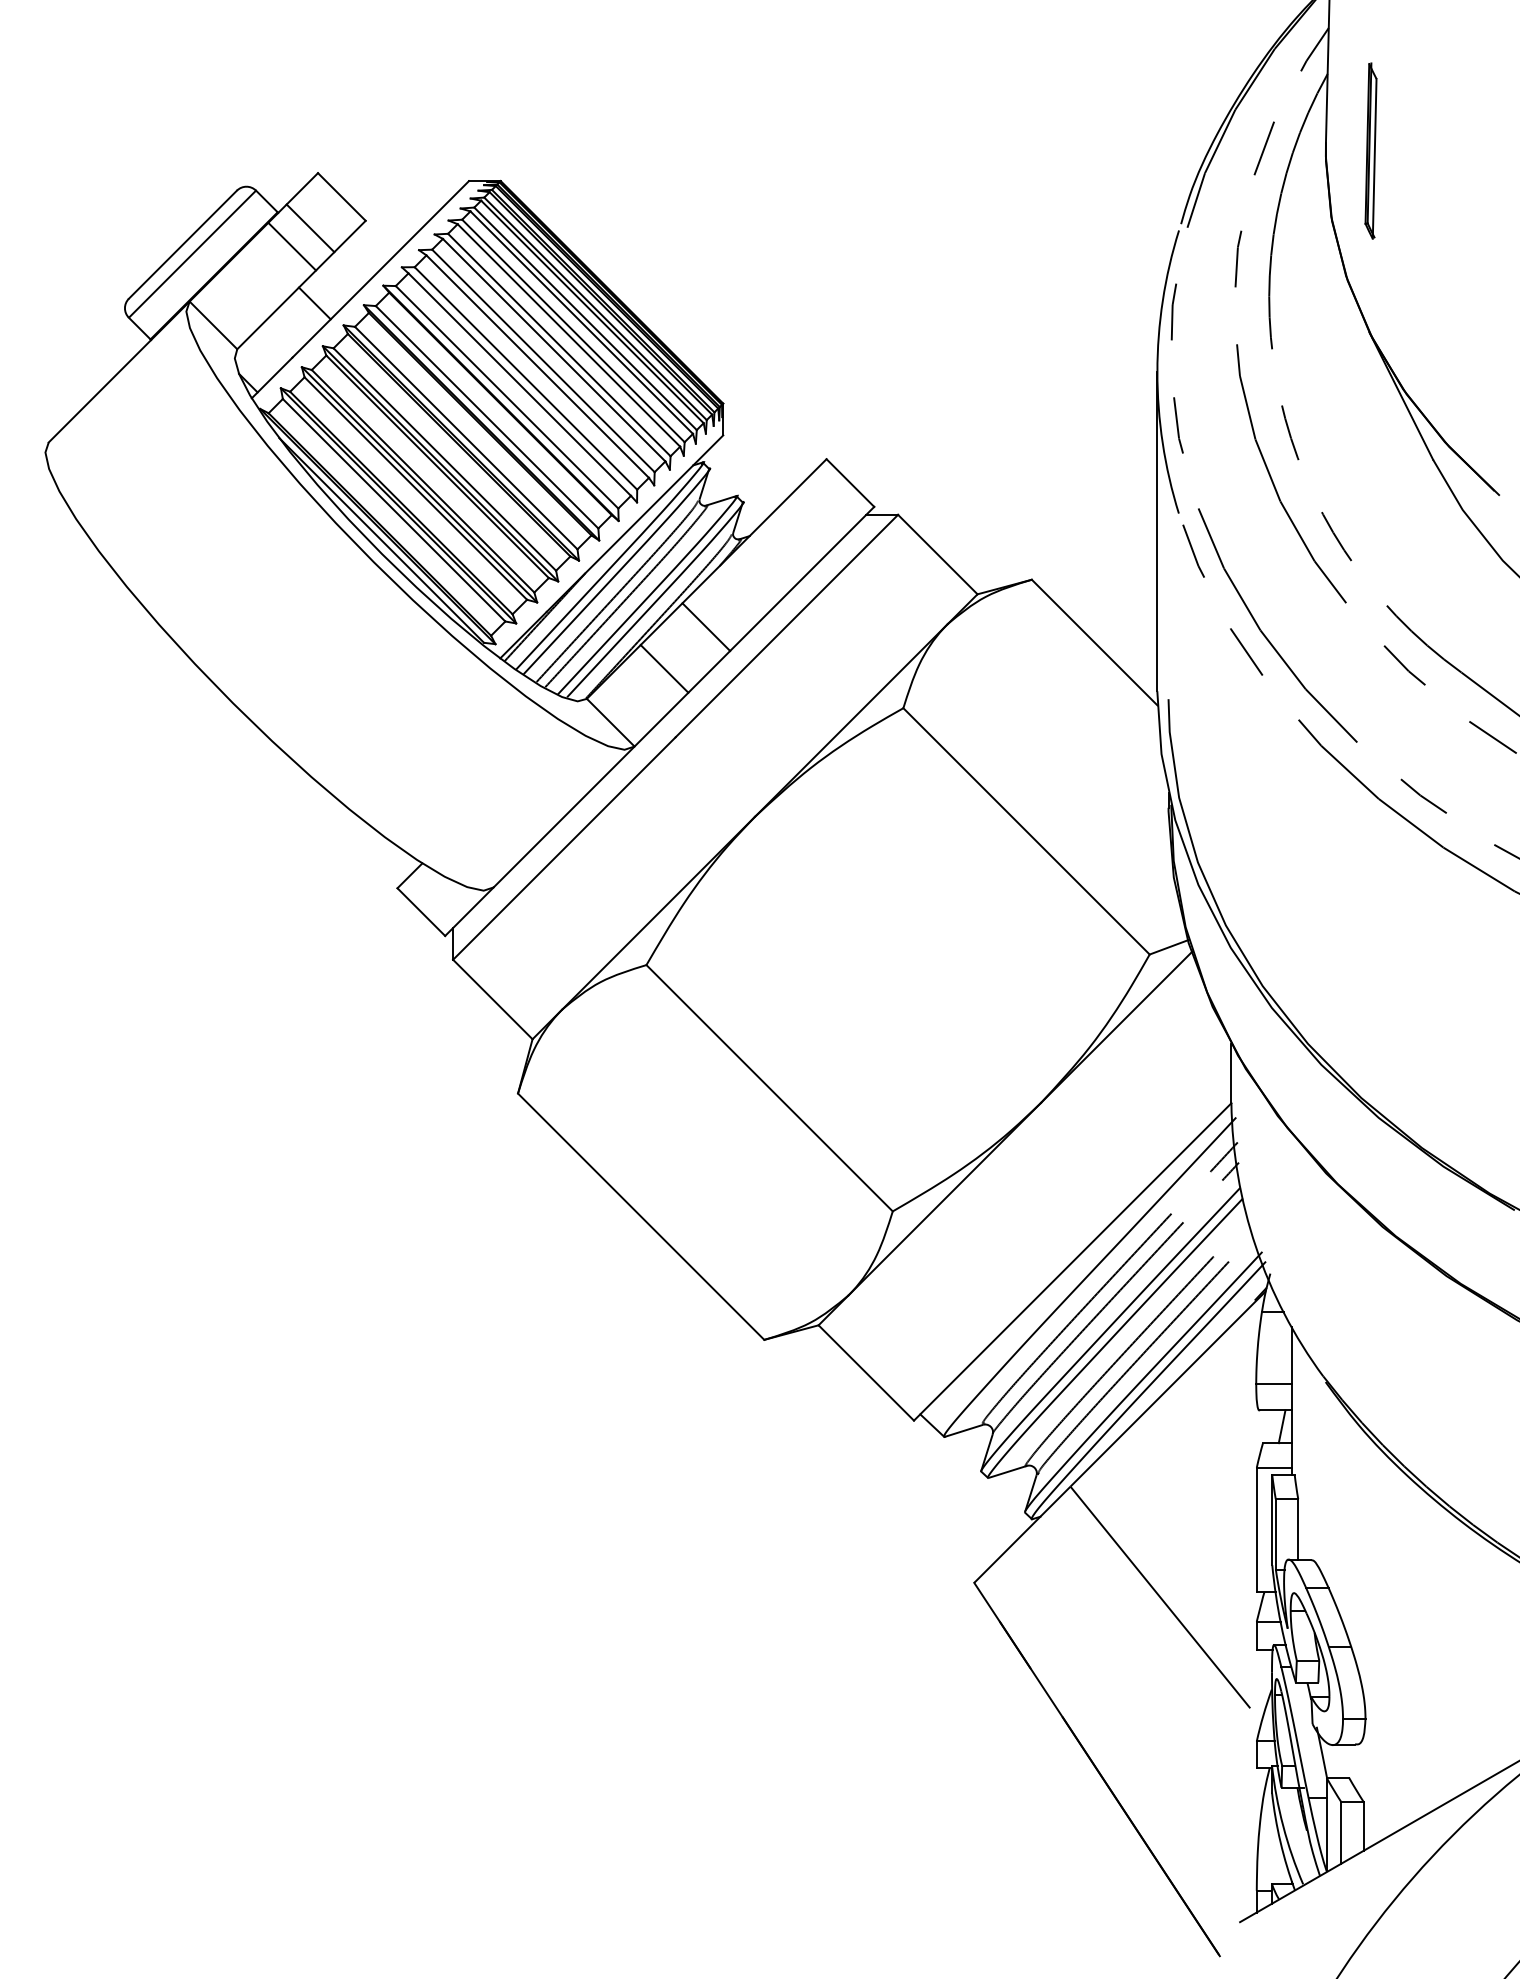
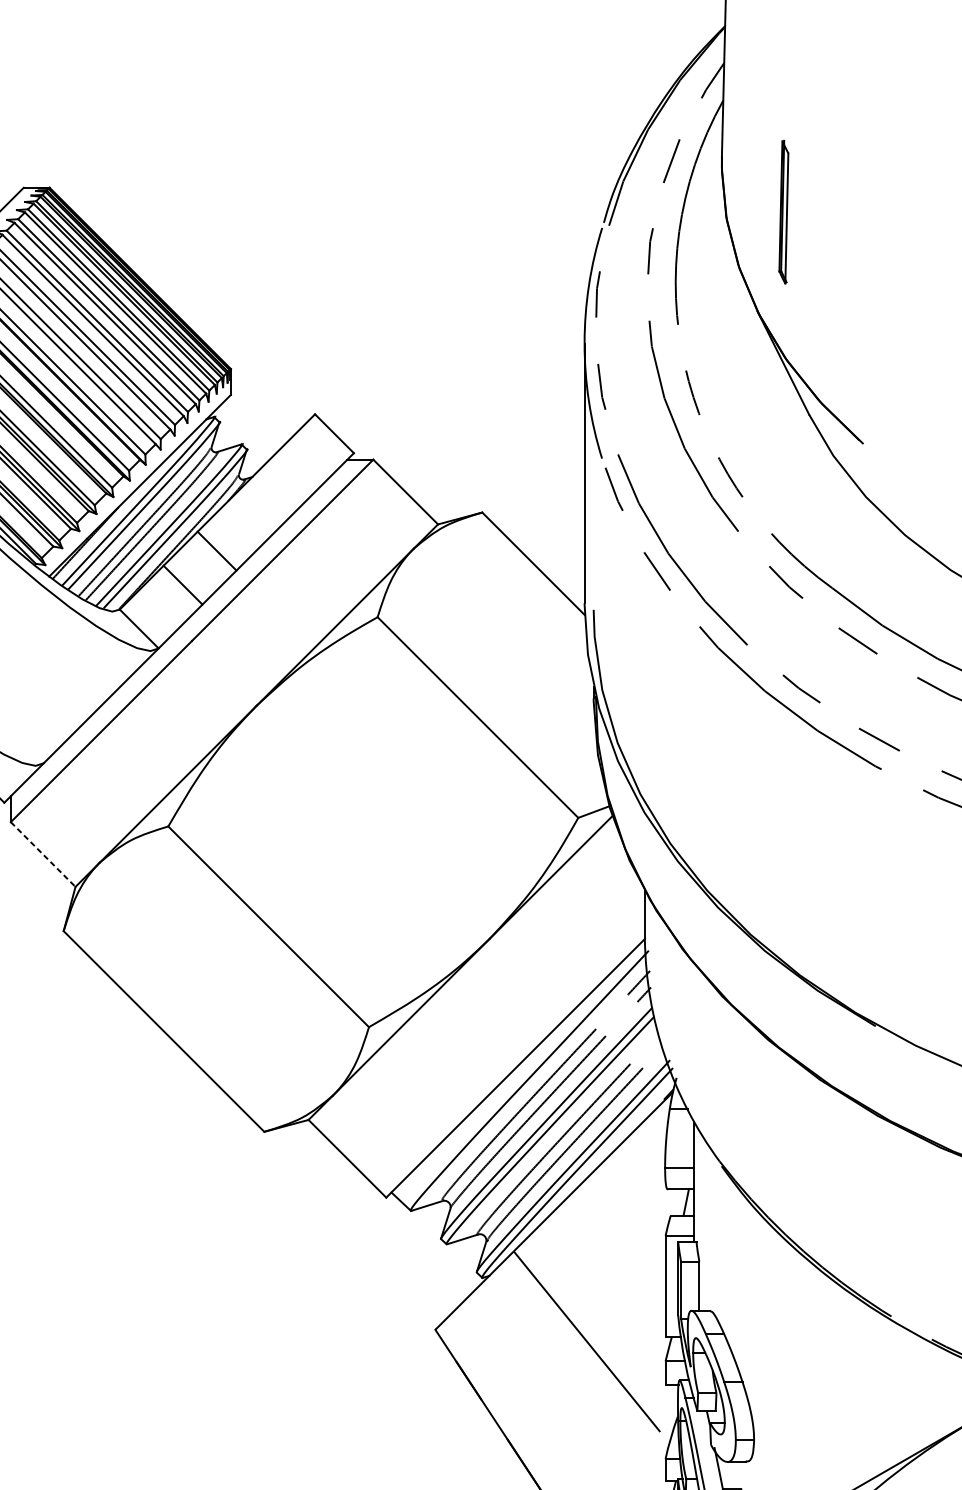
part: (1370, 150) -> (783, 211), moved
line: (493, 999) -> (43, 854), solid -> dashed

